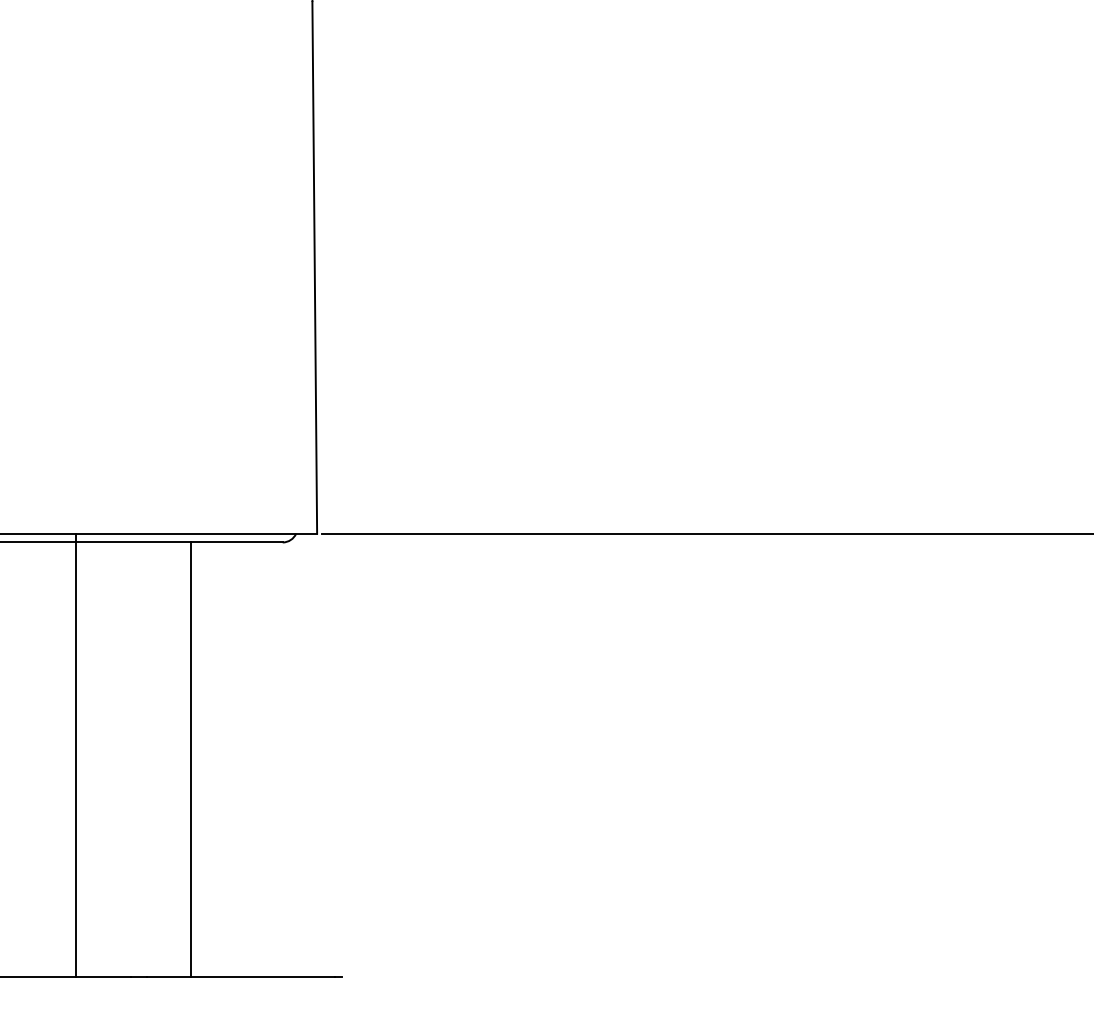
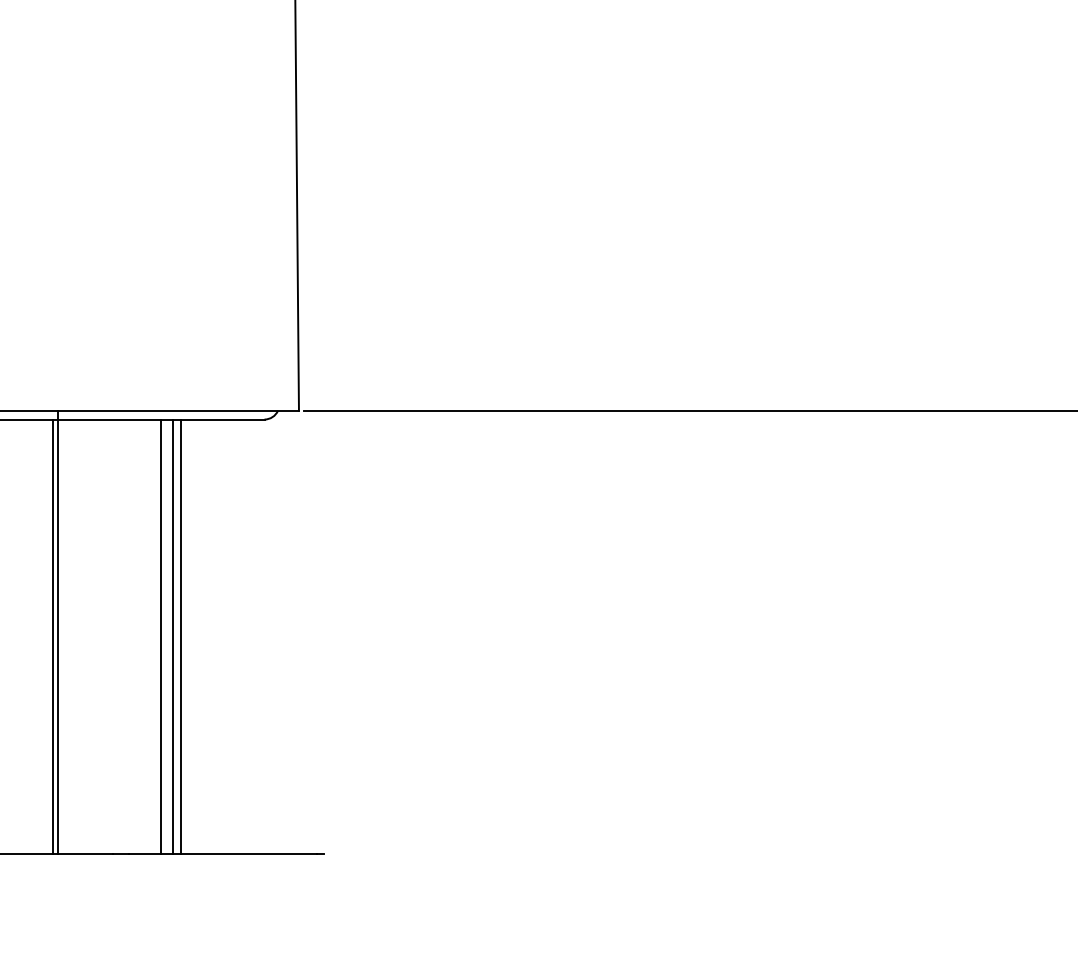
line: (71, 759) -> (53, 636), added
line: (179, 759) -> (161, 636), added
line: (199, 759) -> (181, 636), added

